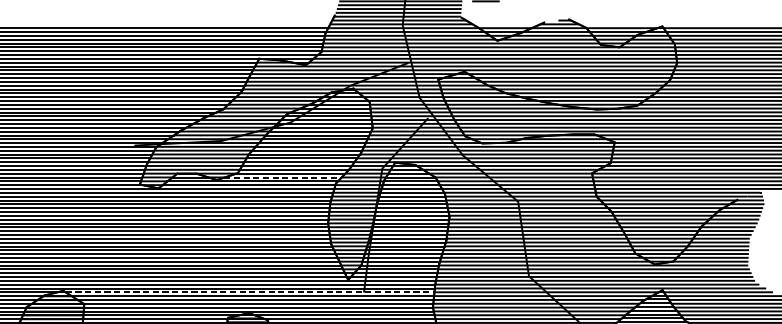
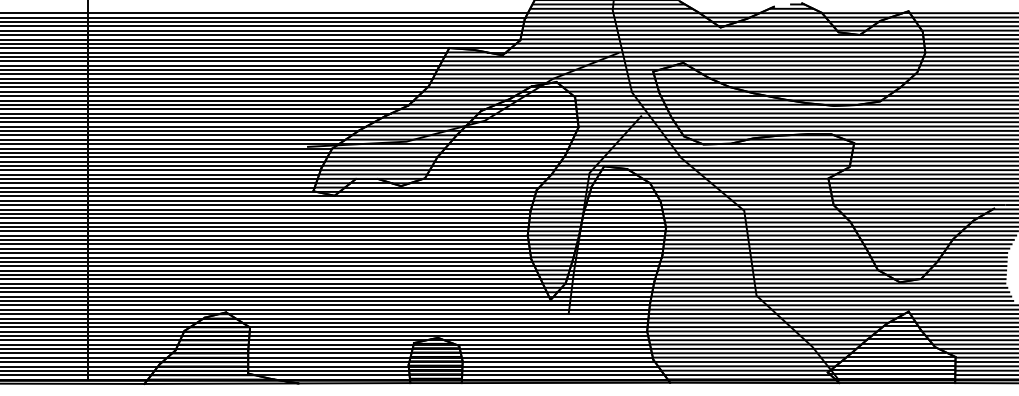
line: (283, 177) -> (476, 183), dashed -> solid
line: (249, 292) -> (438, 314), dashed -> solid

